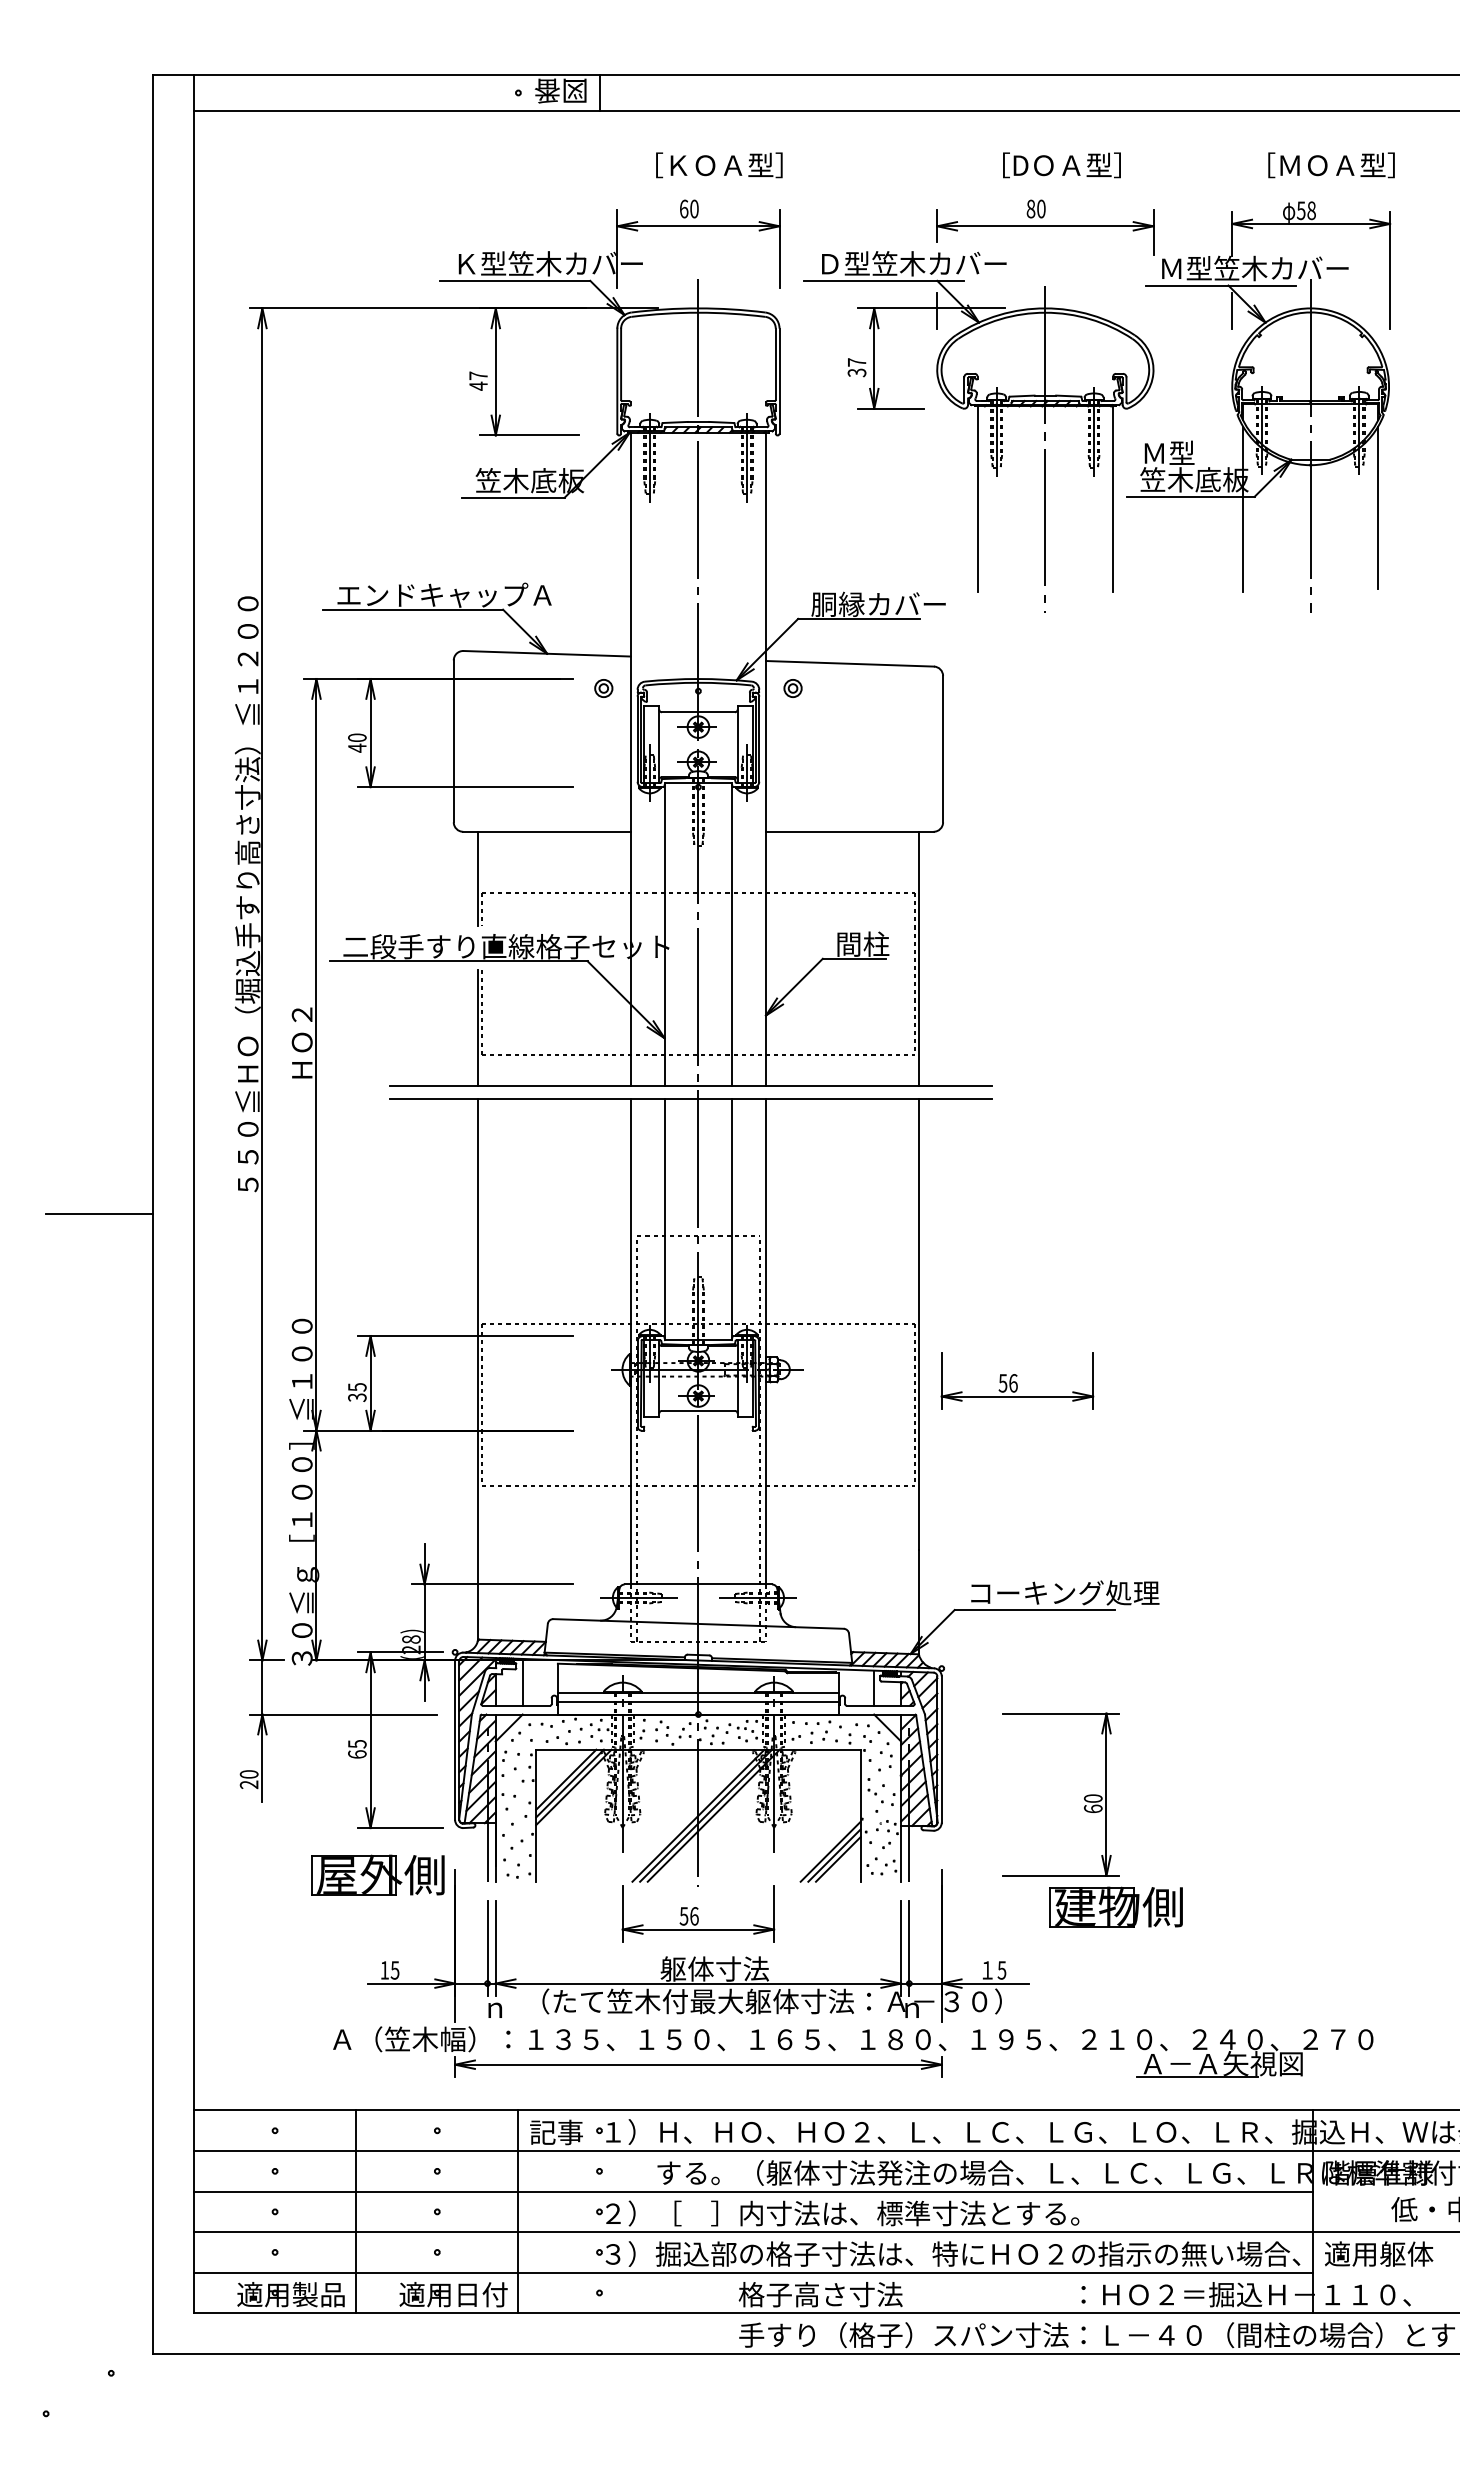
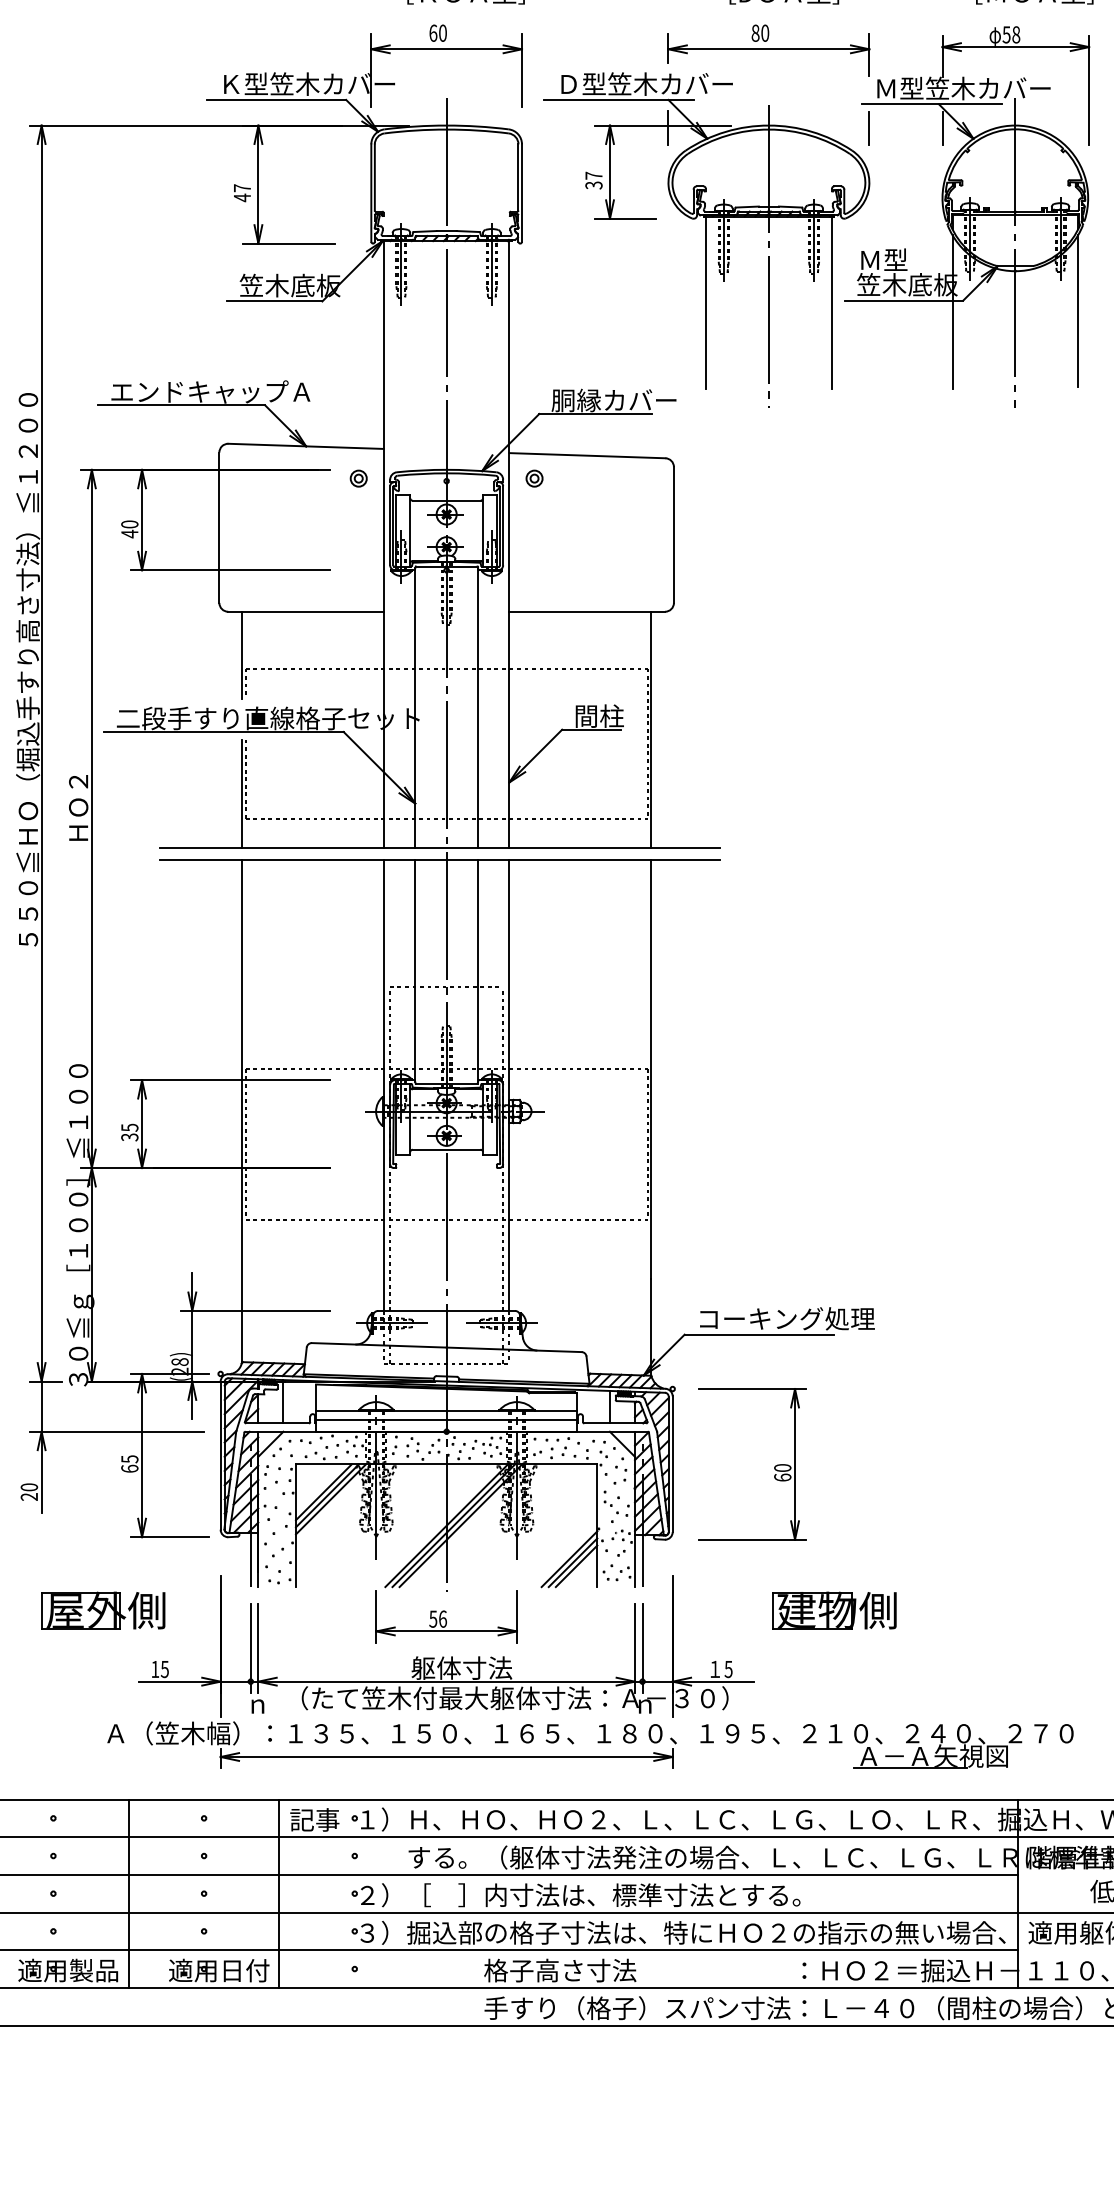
line: (1153, 311) -> (869, 128), added
part: (1017, 1380) -> (743, 1121), removed
part: (1084, 1796) -> (774, 1466), moved
part: (377, 1874) -> (103, 1610), moved

